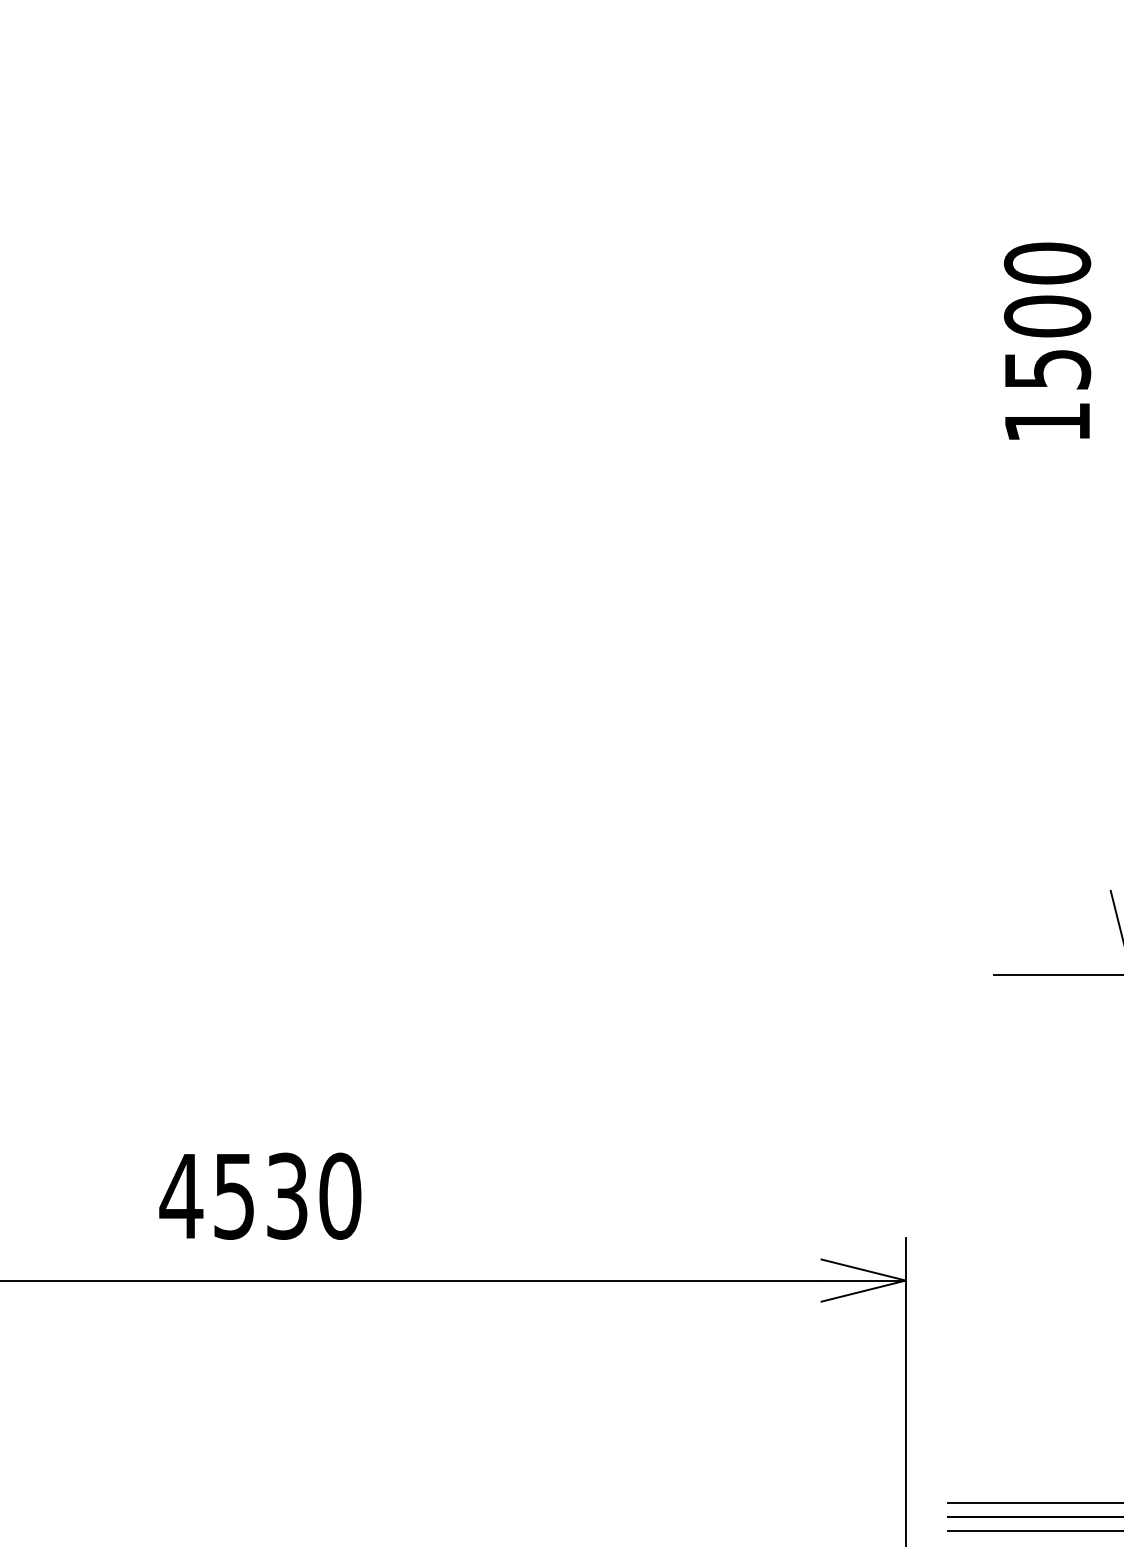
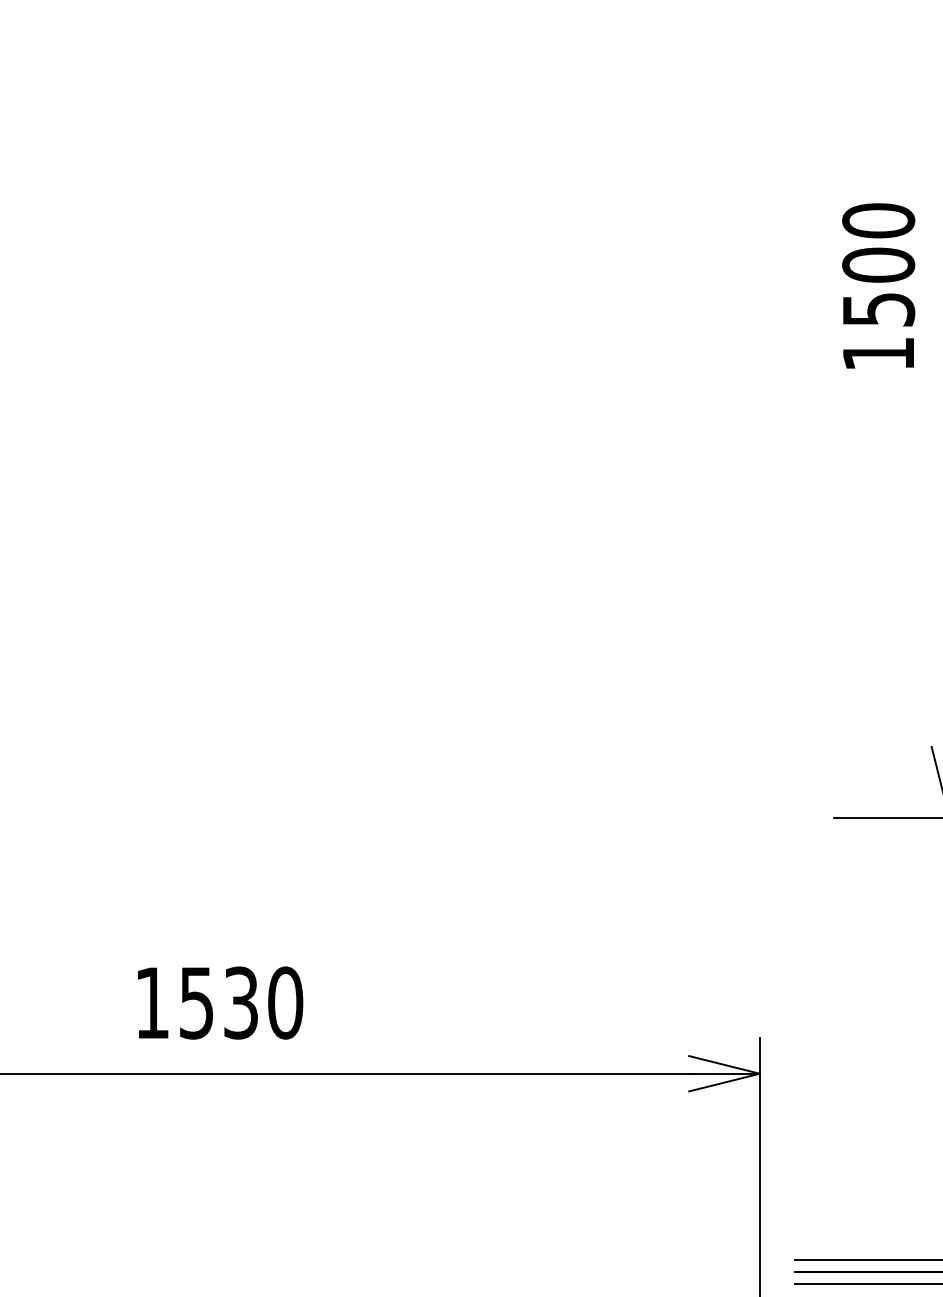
text: (181, 1196) -> (152, 1003), 4530 -> 1530

